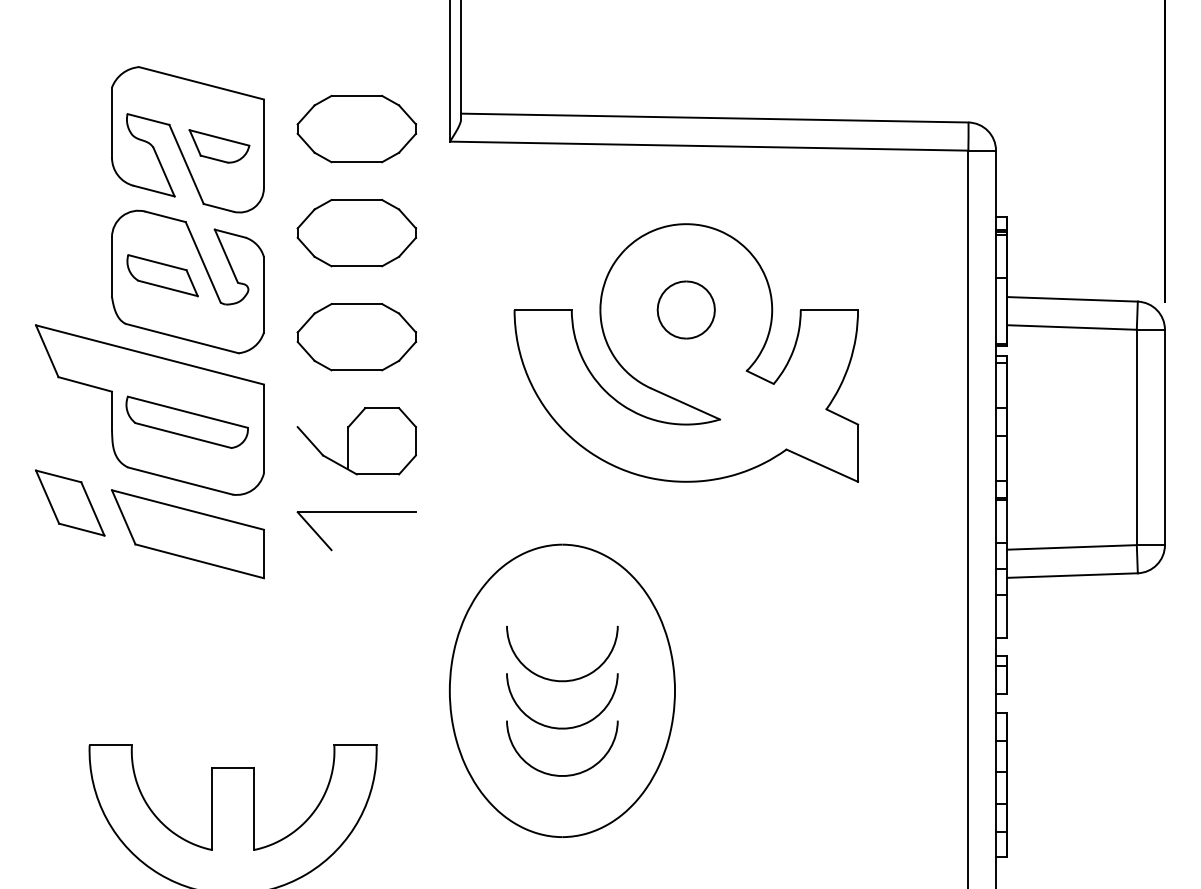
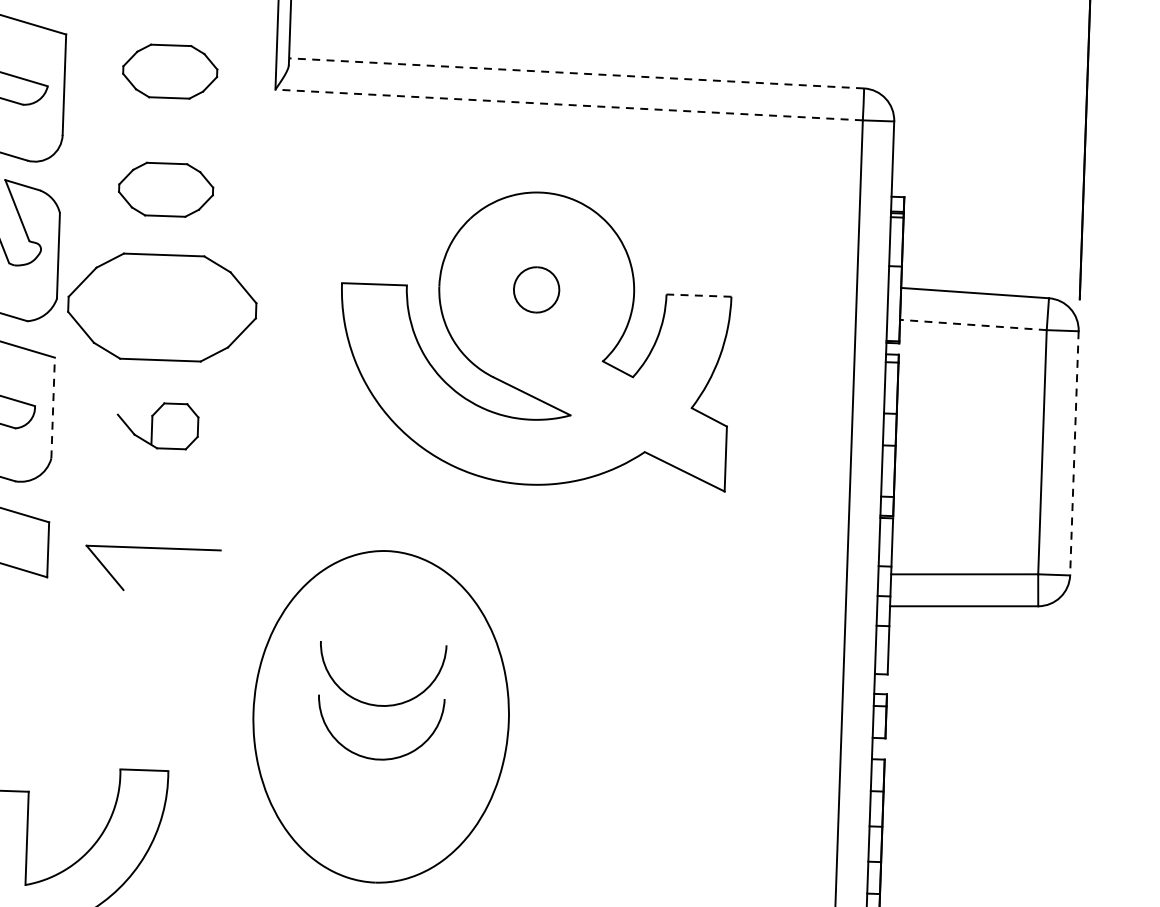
line: (714, 118) -> (576, 73), solid -> dashed
part: (356, 128) -> (169, 71), size x0.7
line: (708, 146) -> (568, 105), solid -> dashed
part: (356, 233) -> (165, 190), size x0.7
part: (685, 309) -> (535, 289), size x0.7
line: (829, 310) -> (699, 296), solid -> dashed
line: (1072, 327) -> (973, 325), solid -> dashed
part: (356, 337) -> (161, 308), size x1.4
line: (263, 428) -> (52, 407), solid -> dashed
line: (1164, 437) -> (1073, 453), solid -> dashed
part: (356, 441) -> (157, 425), size x0.6
part: (356, 512) -> (153, 548), moved
curve: (557, 774) -> (372, 811), removed

